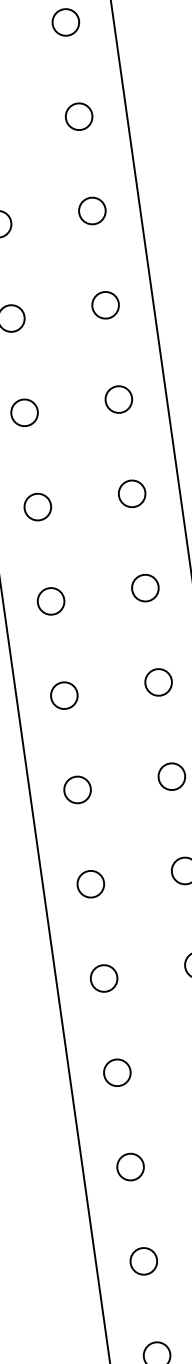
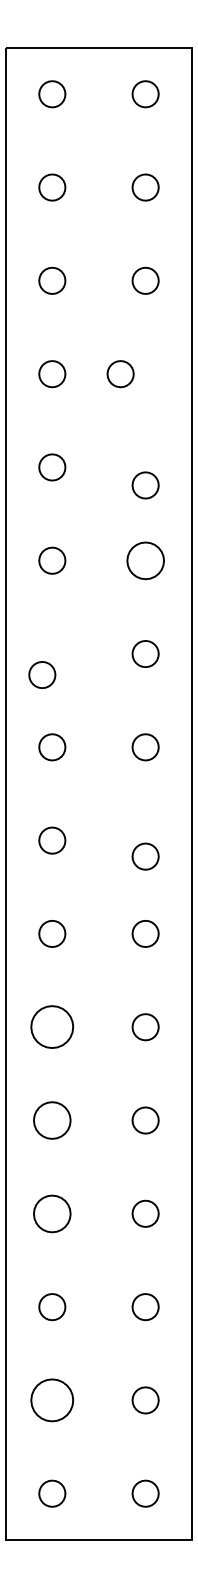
part: (92, 211) -> (120, 374), moved
part: (105, 305) -> (145, 485), moved
part: (118, 399) -> (145, 560), size x1.4
part: (37, 506) -> (42, 674), moved
part: (158, 682) -> (145, 856), moved
part: (91, 884) -> (52, 1027), size x1.6
part: (104, 978) -> (52, 1120), size x1.4
part: (117, 1072) -> (52, 1213), size x1.4
part: (144, 1261) -> (52, 1400), size x1.6

